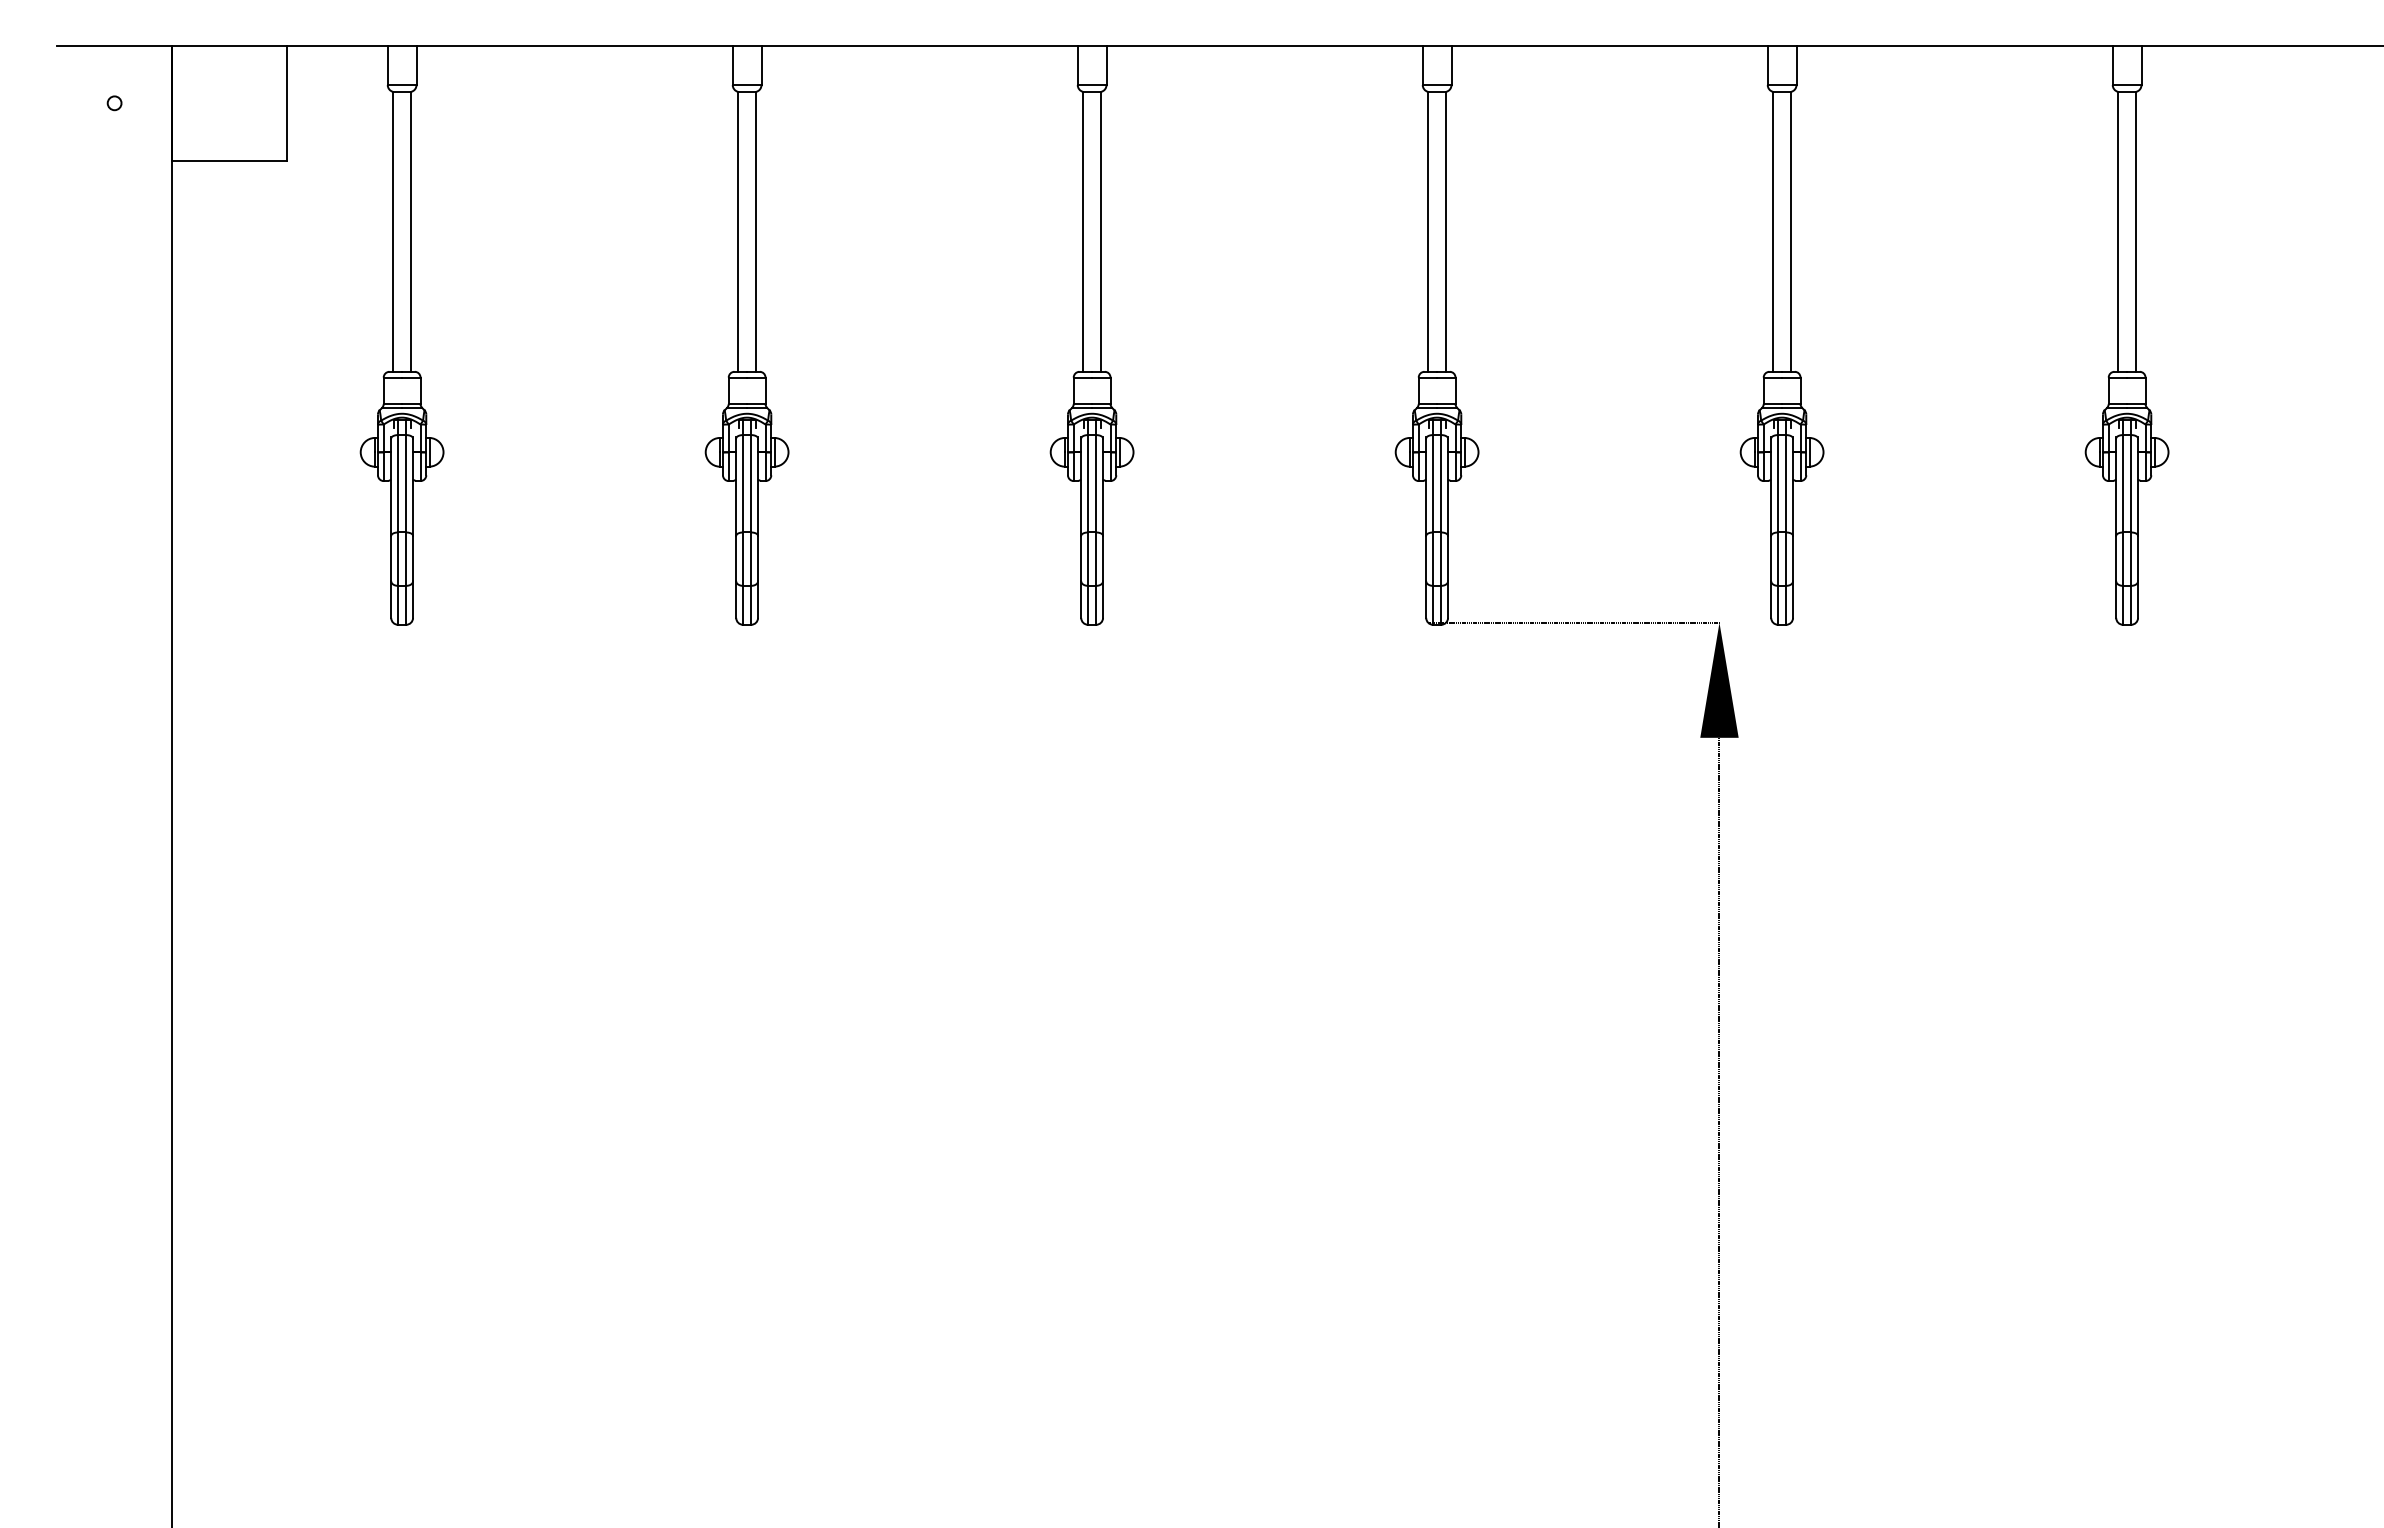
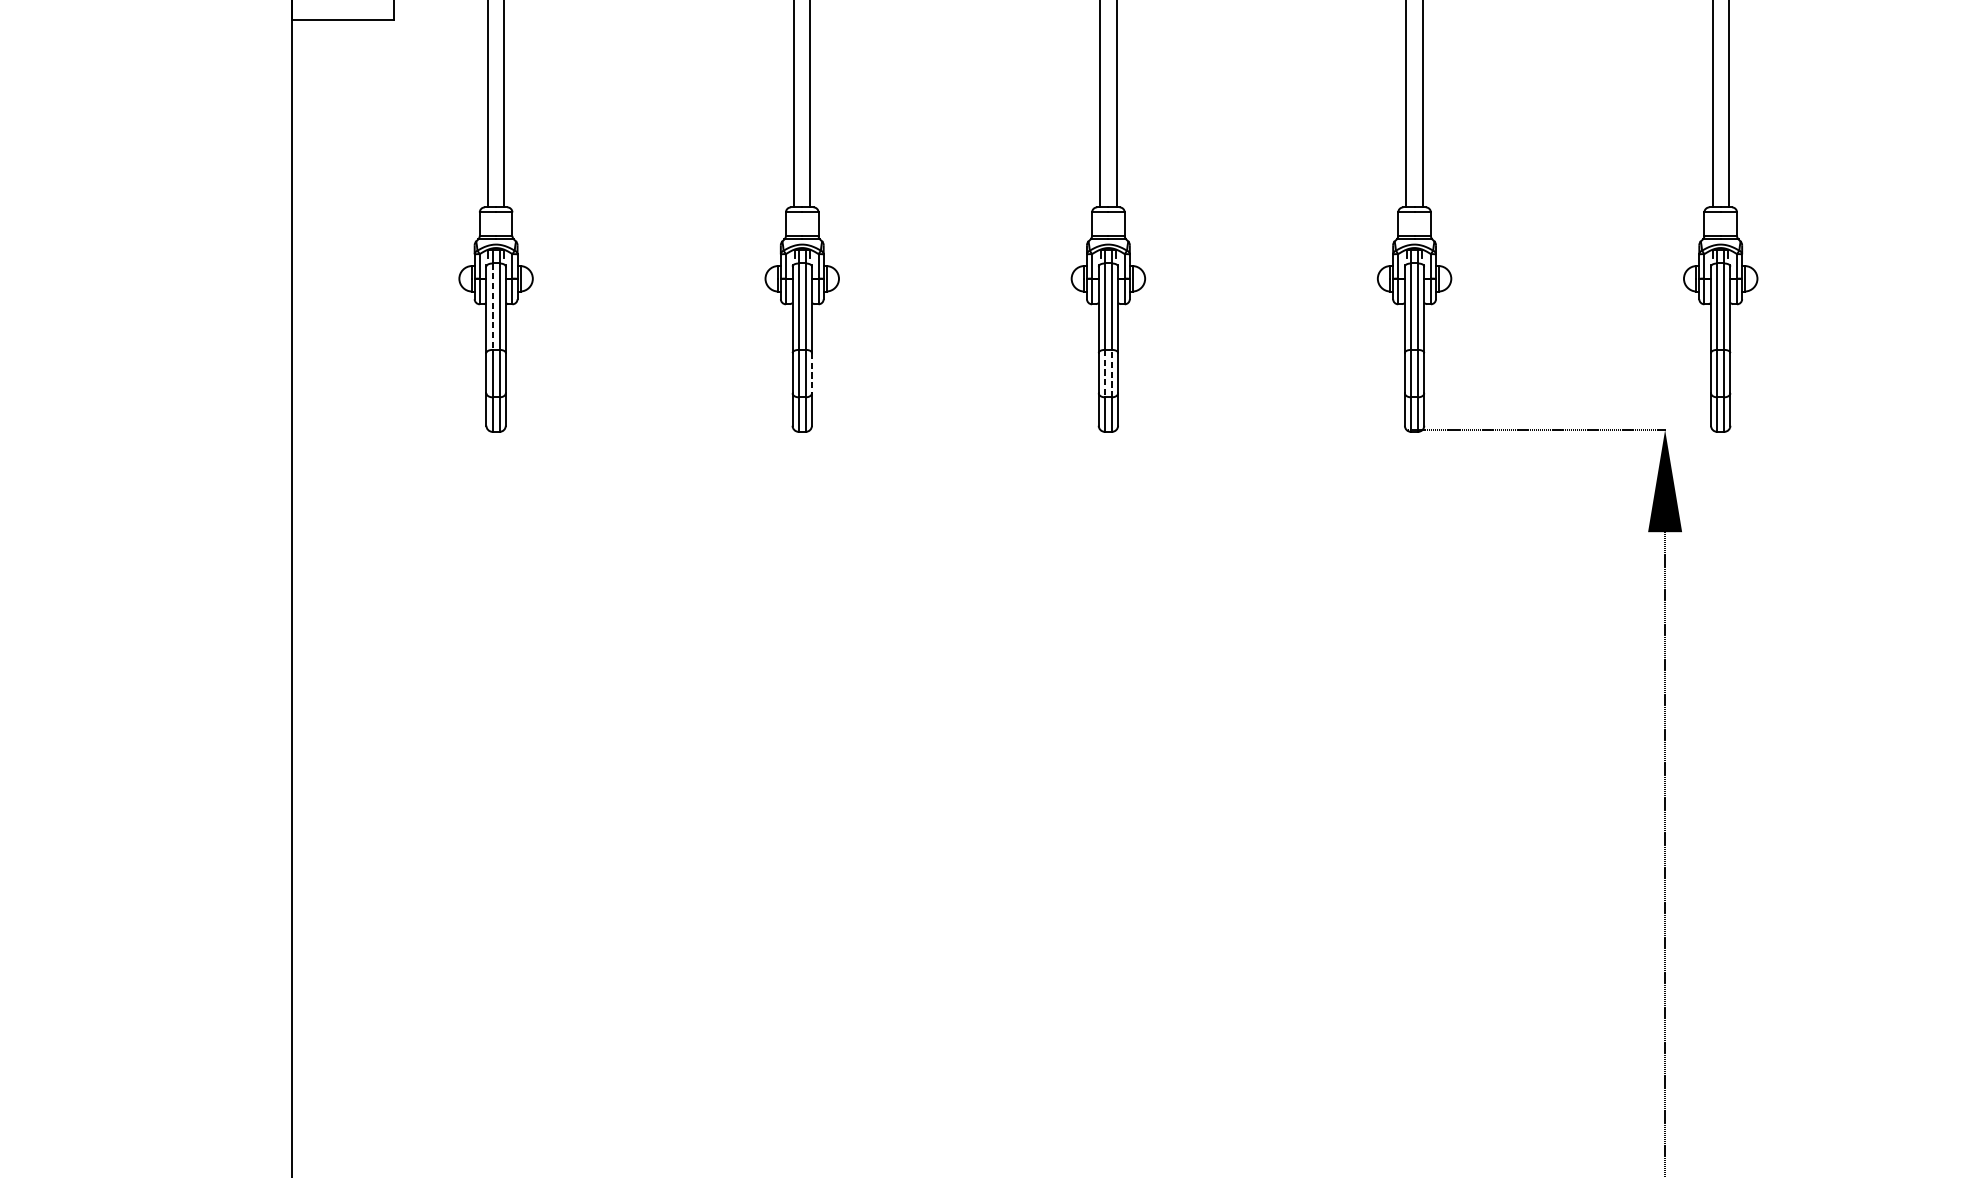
line: (398, 483) -> (492, 306), solid -> dashed
line: (758, 558) -> (812, 373), solid -> dashed
line: (1088, 559) -> (1105, 373), solid -> dashed
line: (1096, 559) -> (1112, 373), solid -> dashed

